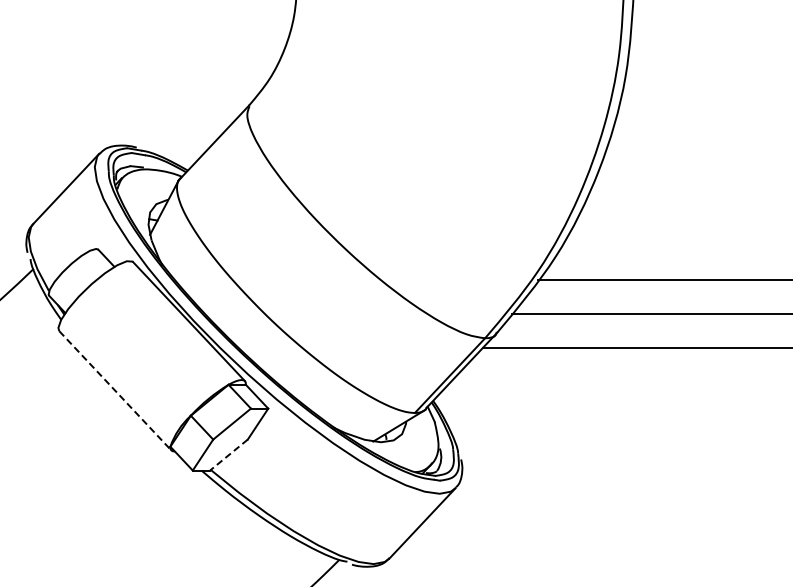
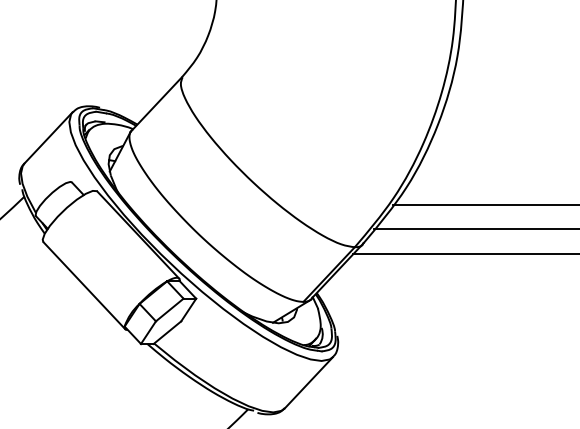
line: (115, 390) -> (84, 285), dashed -> solid
line: (228, 455) -> (167, 332), dashed -> solid

